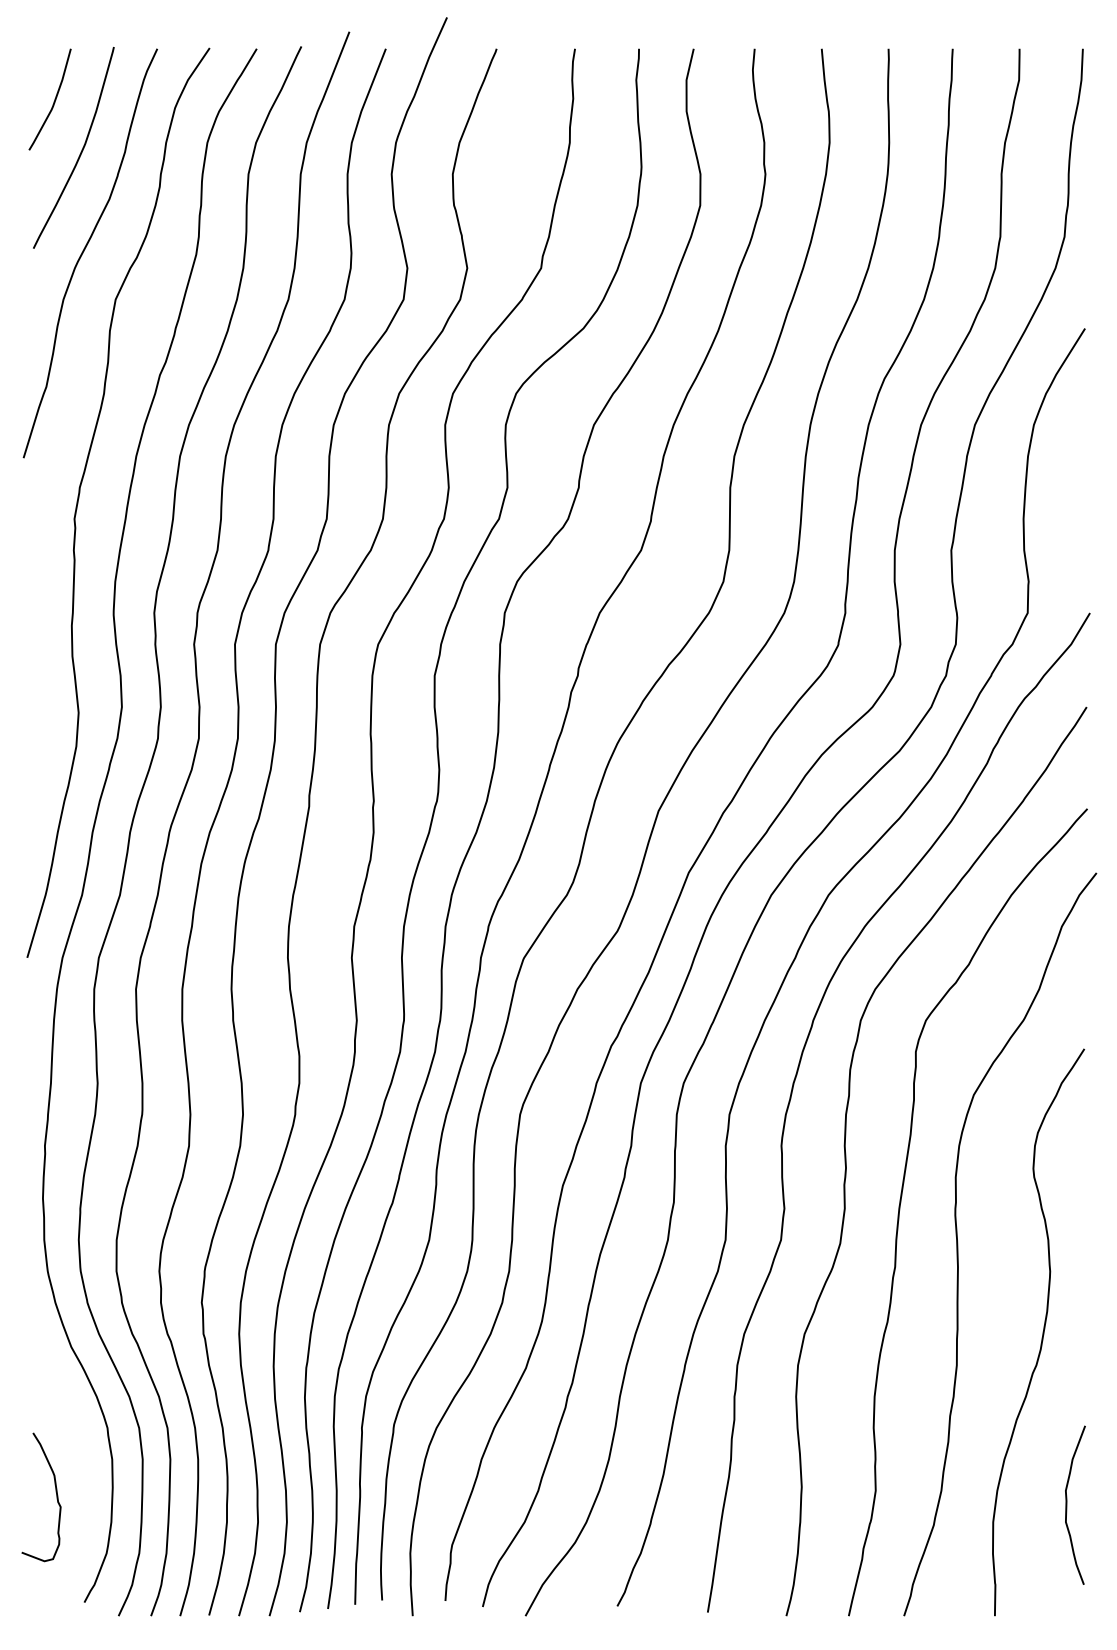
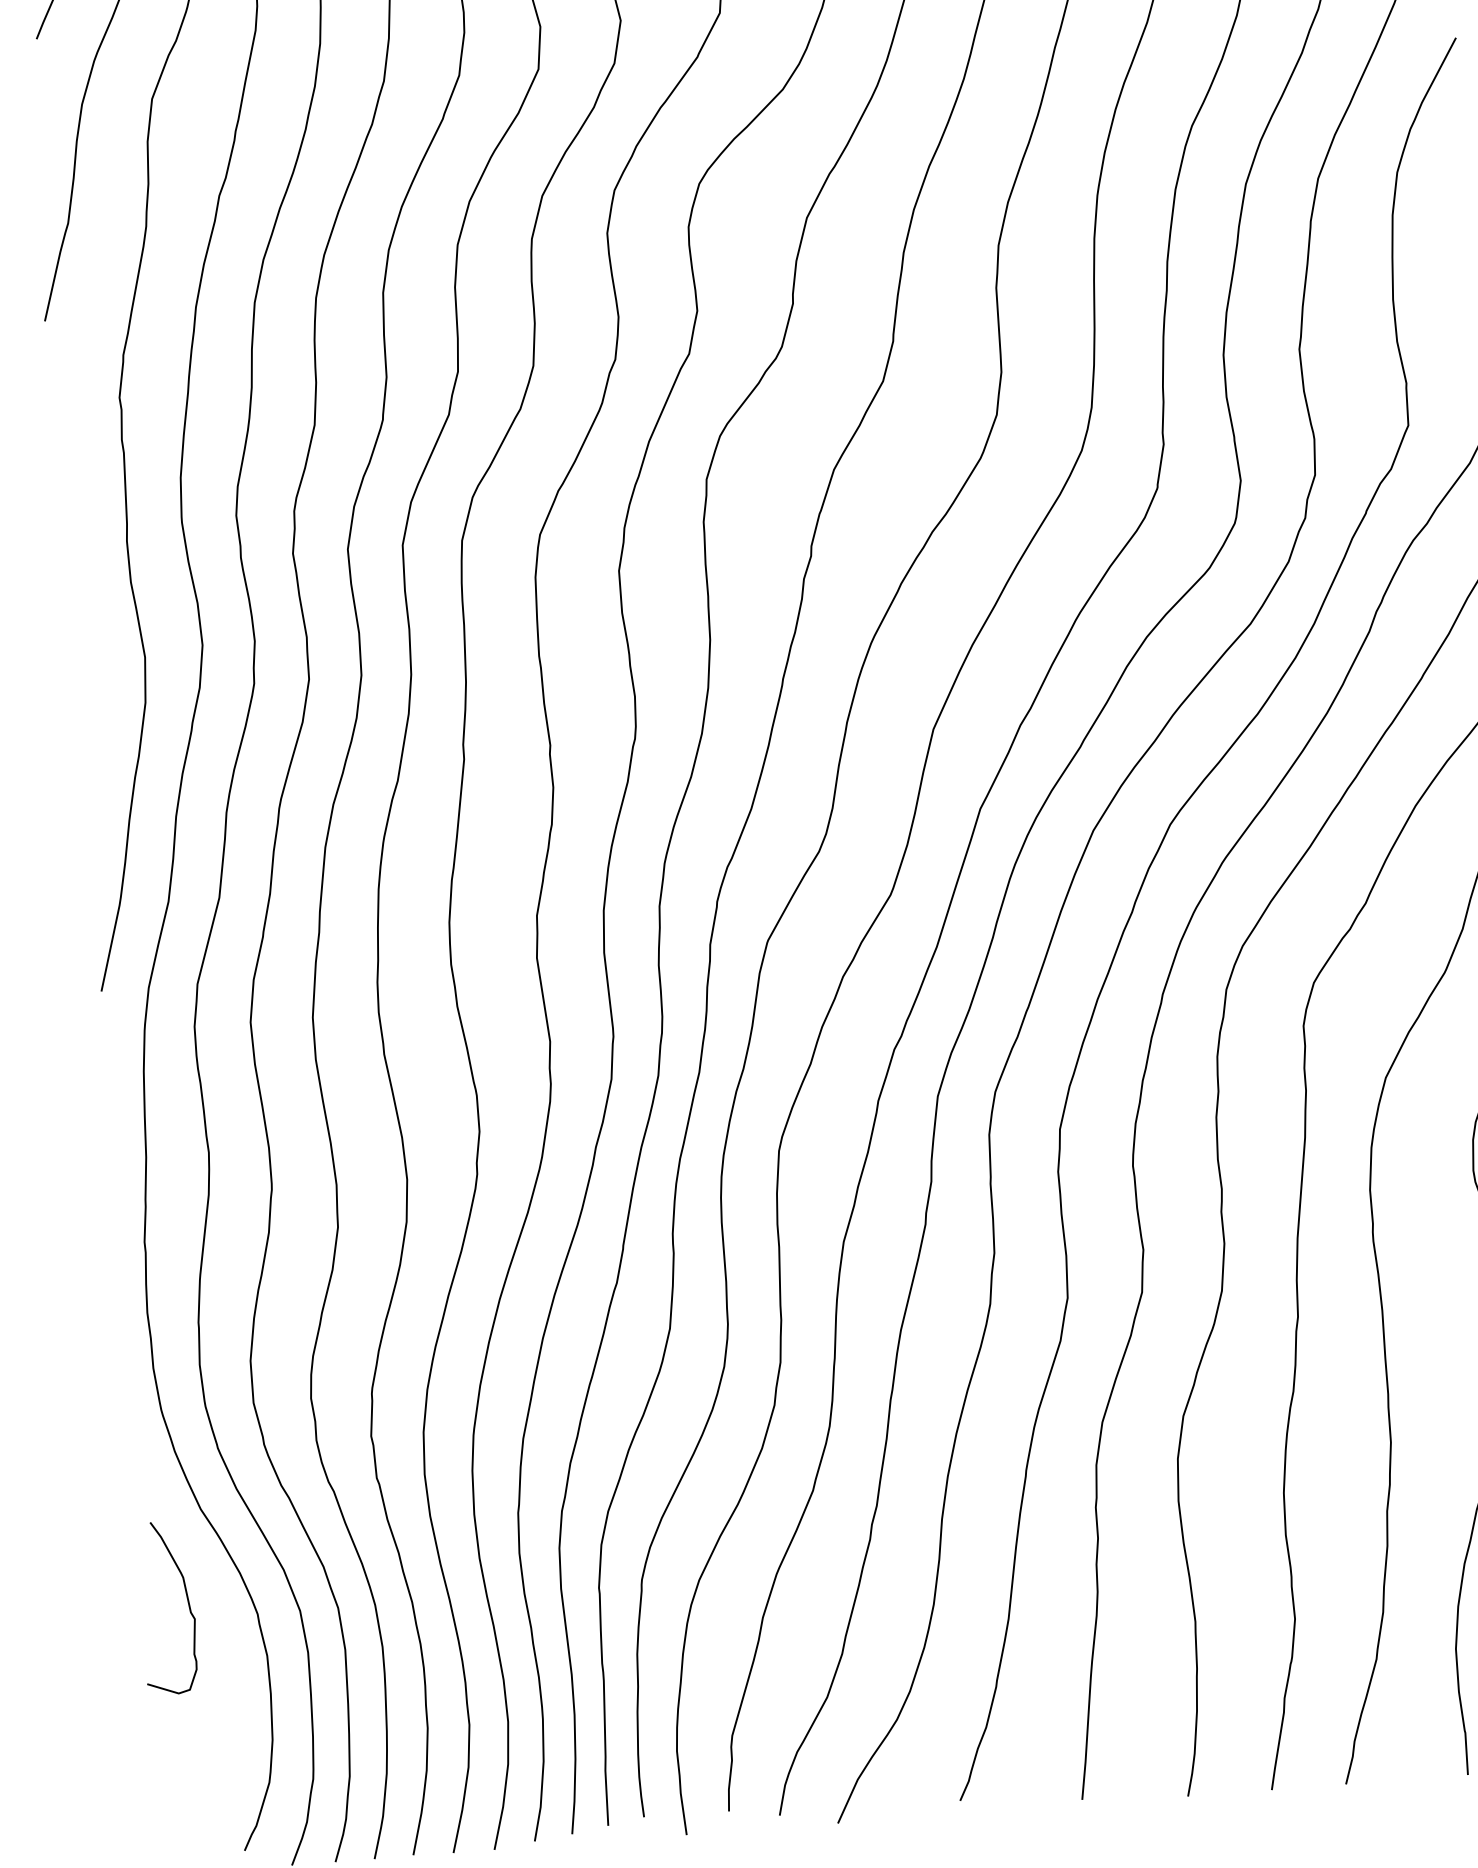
curve: (55, 1492) -> (186, 1600), moved

